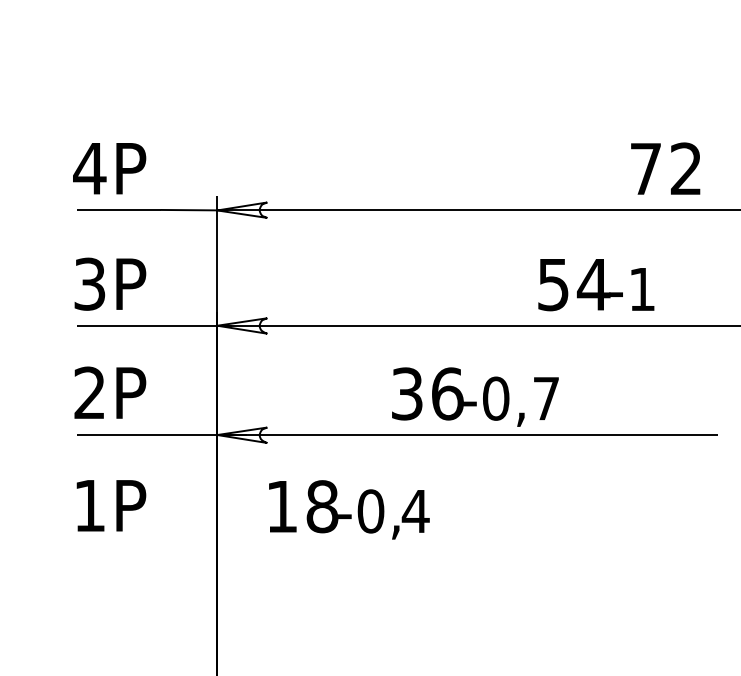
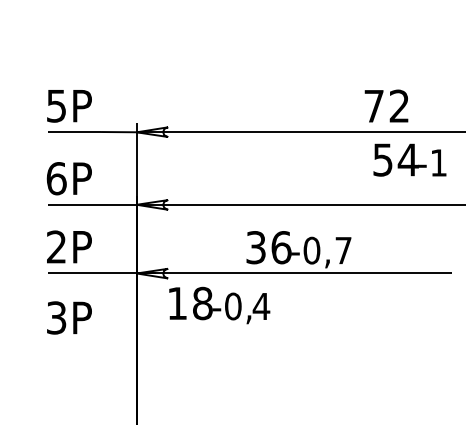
text: (665, 167) -> (386, 105), moved
text: (89, 169) -> (56, 106), 4P -> 5P
text: (89, 283) -> (56, 178), 3P -> 6P
text: (595, 283) -> (409, 159), moved
text: (89, 505) -> (56, 317), 1P -> 3P
text: (349, 509) -> (219, 305), moved

